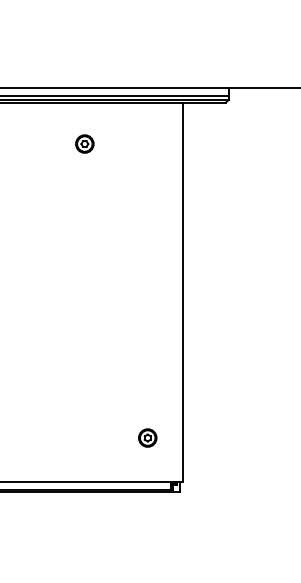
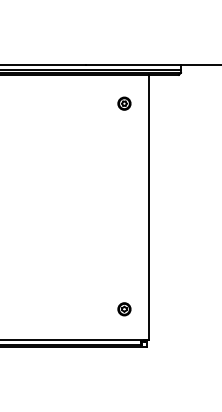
part: (84, 143) -> (124, 103), moved

